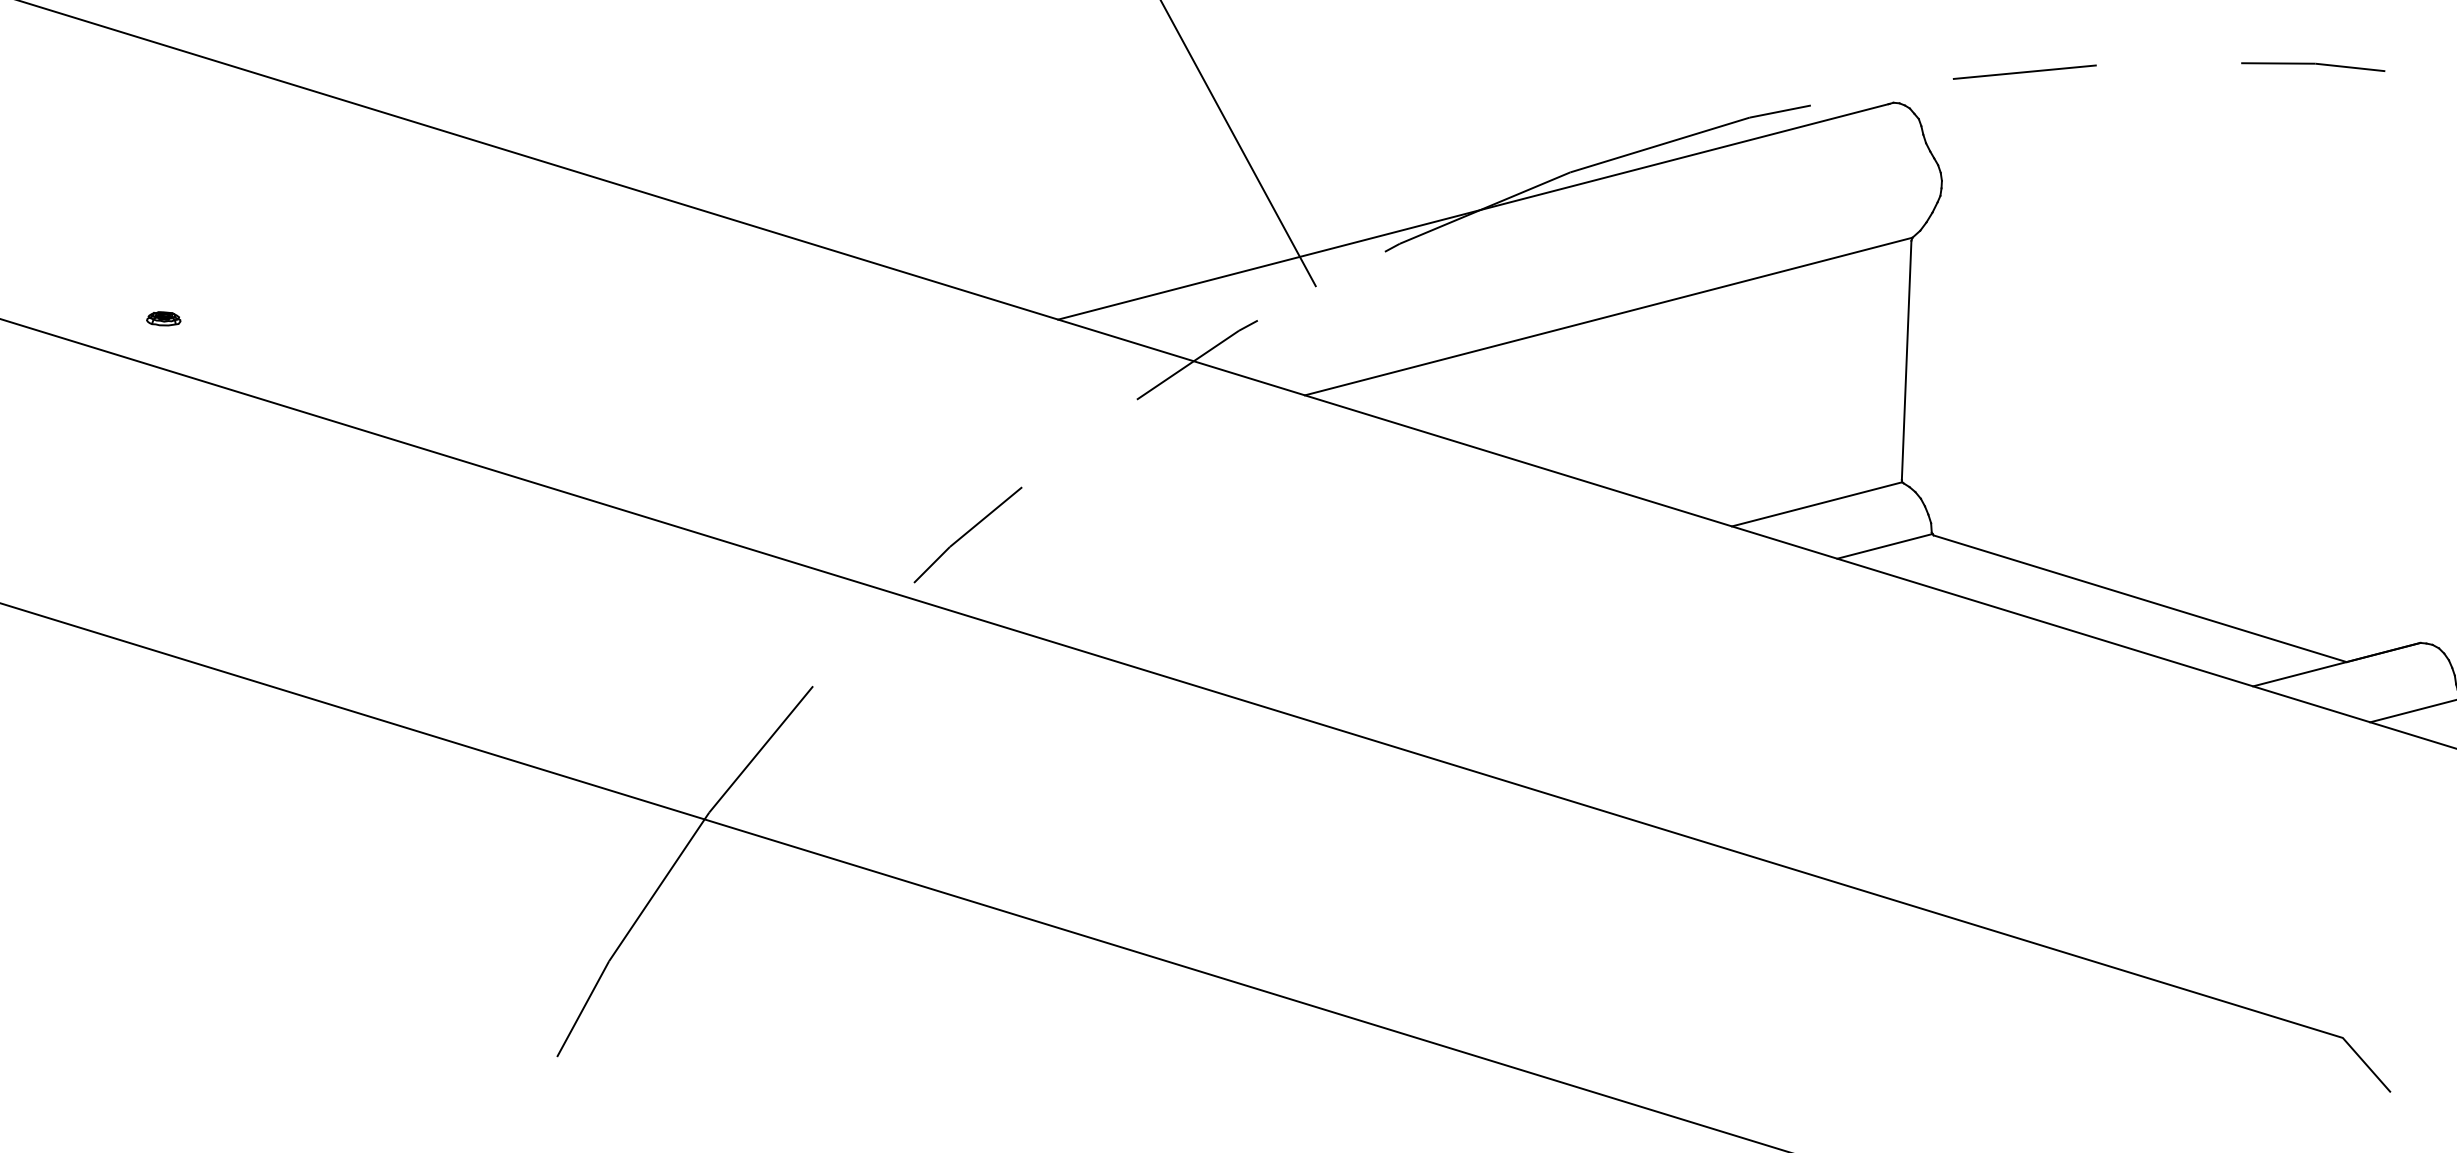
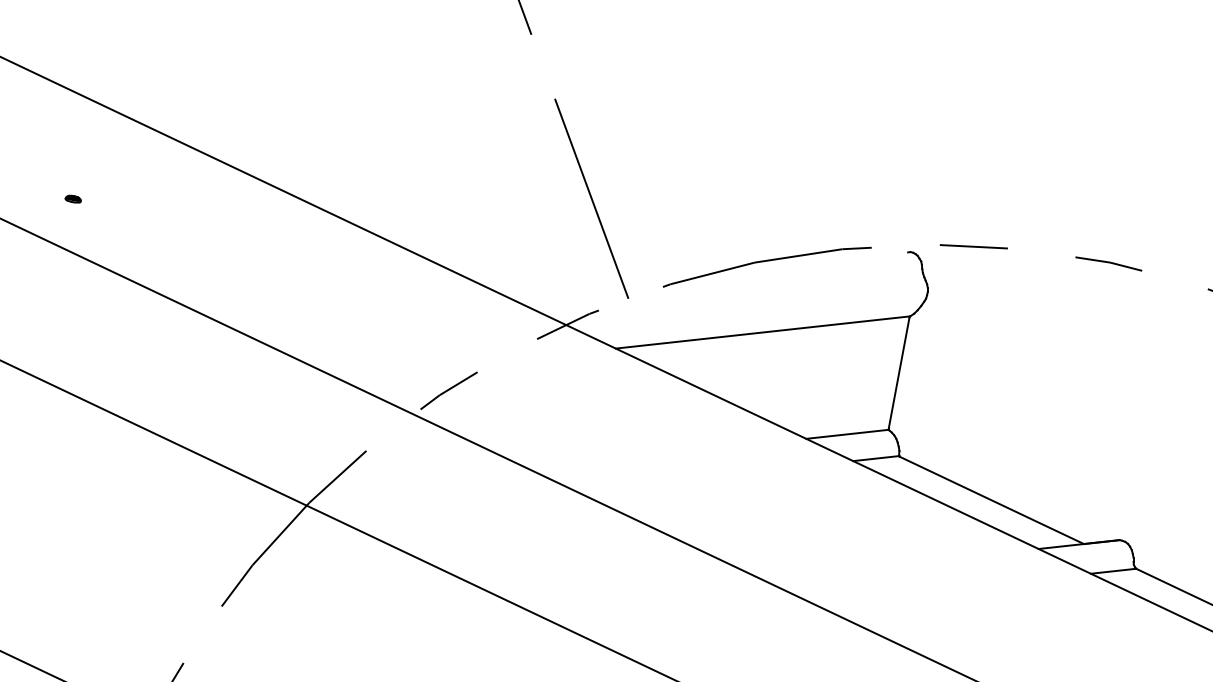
line: (1472, 212) -> (706, 274), removed
part: (161, 317) -> (72, 198), moved

